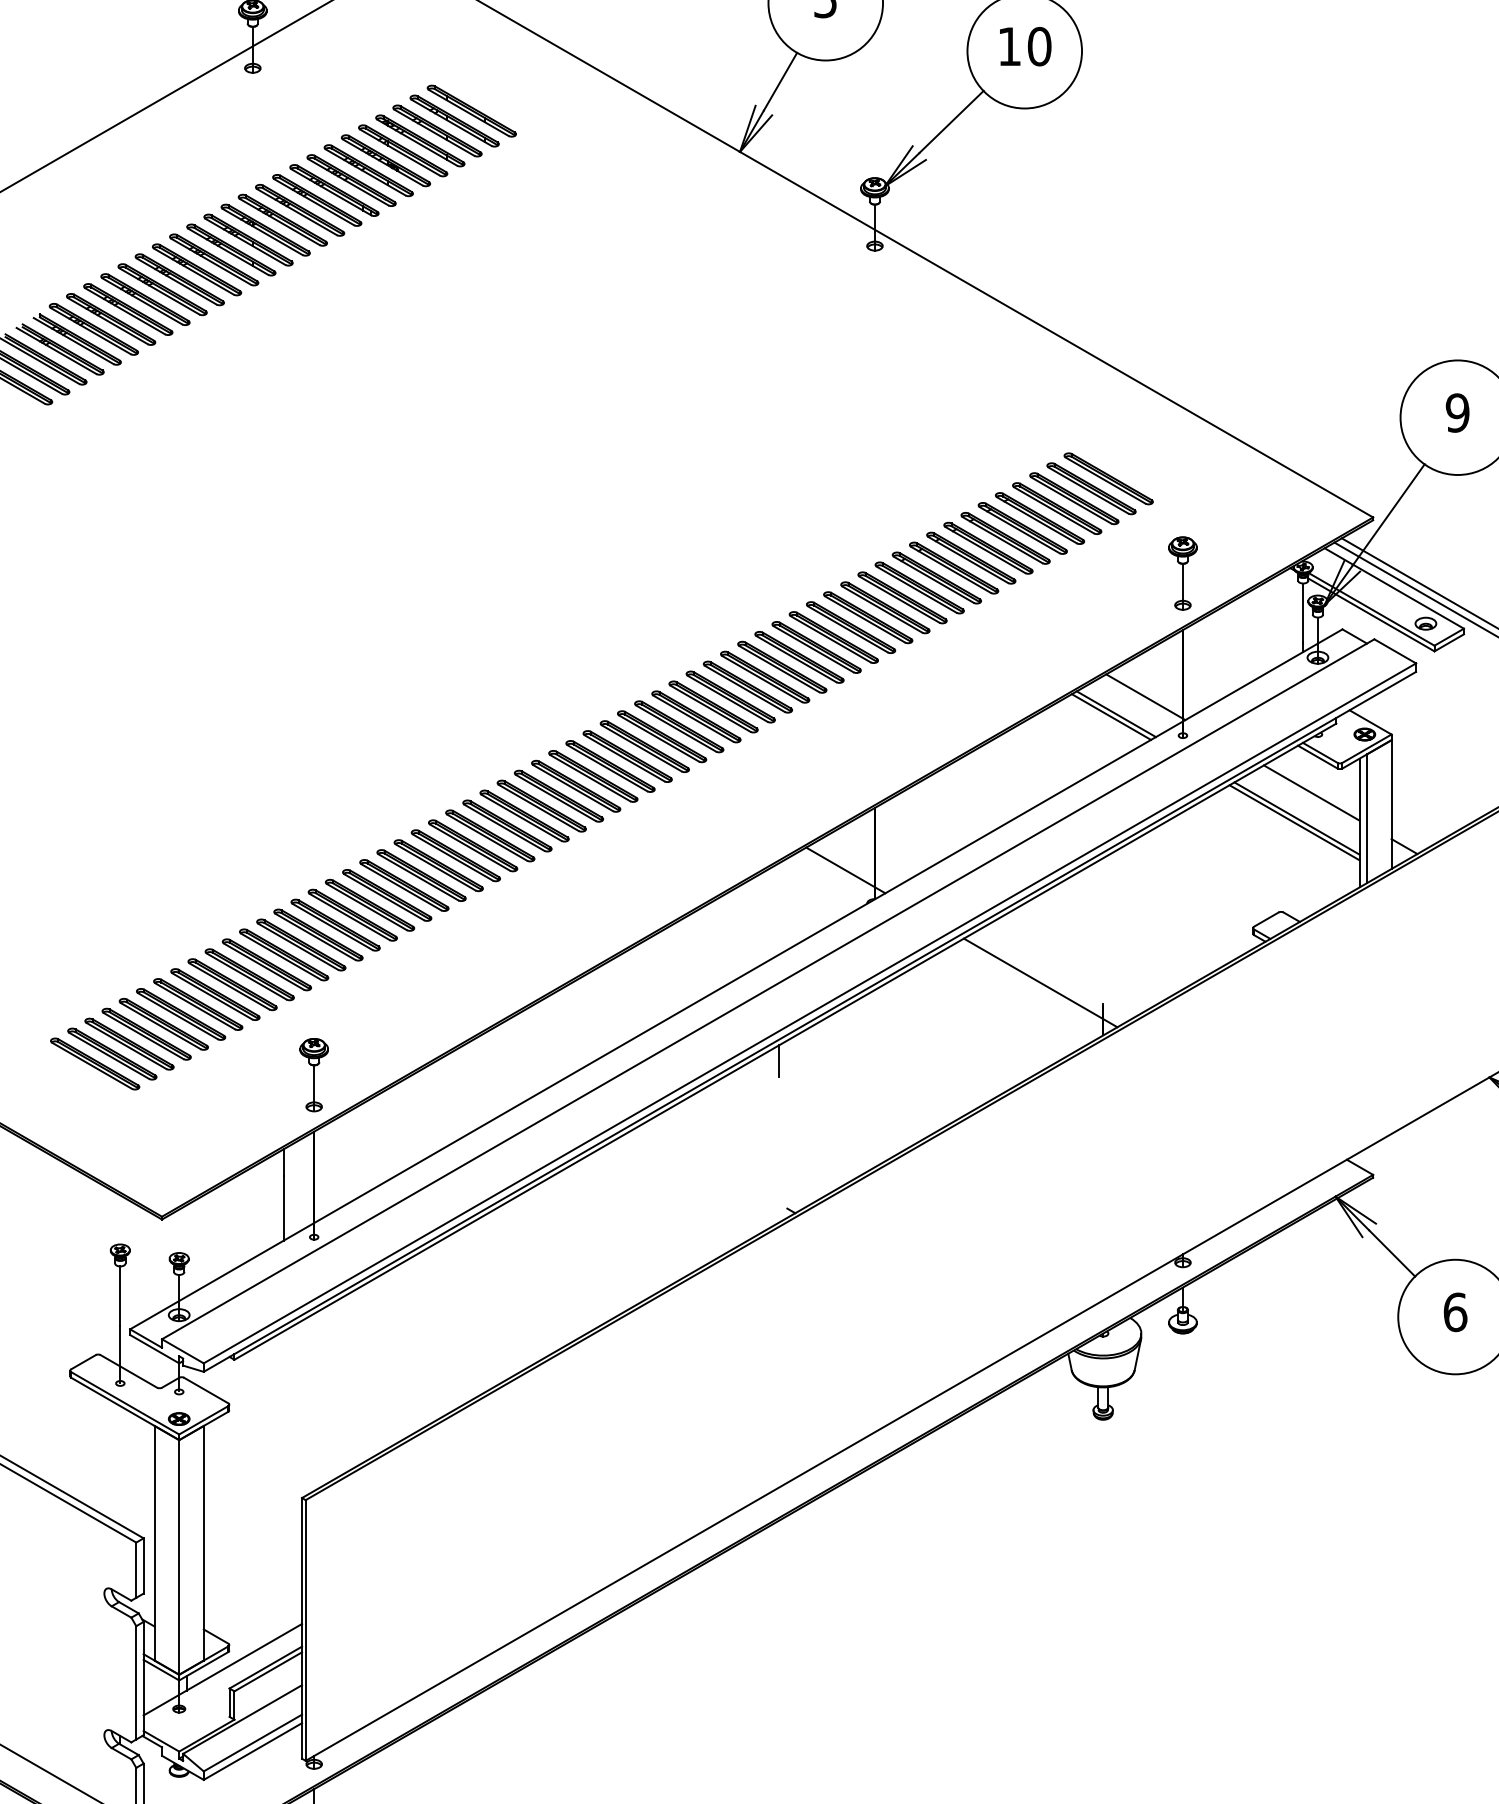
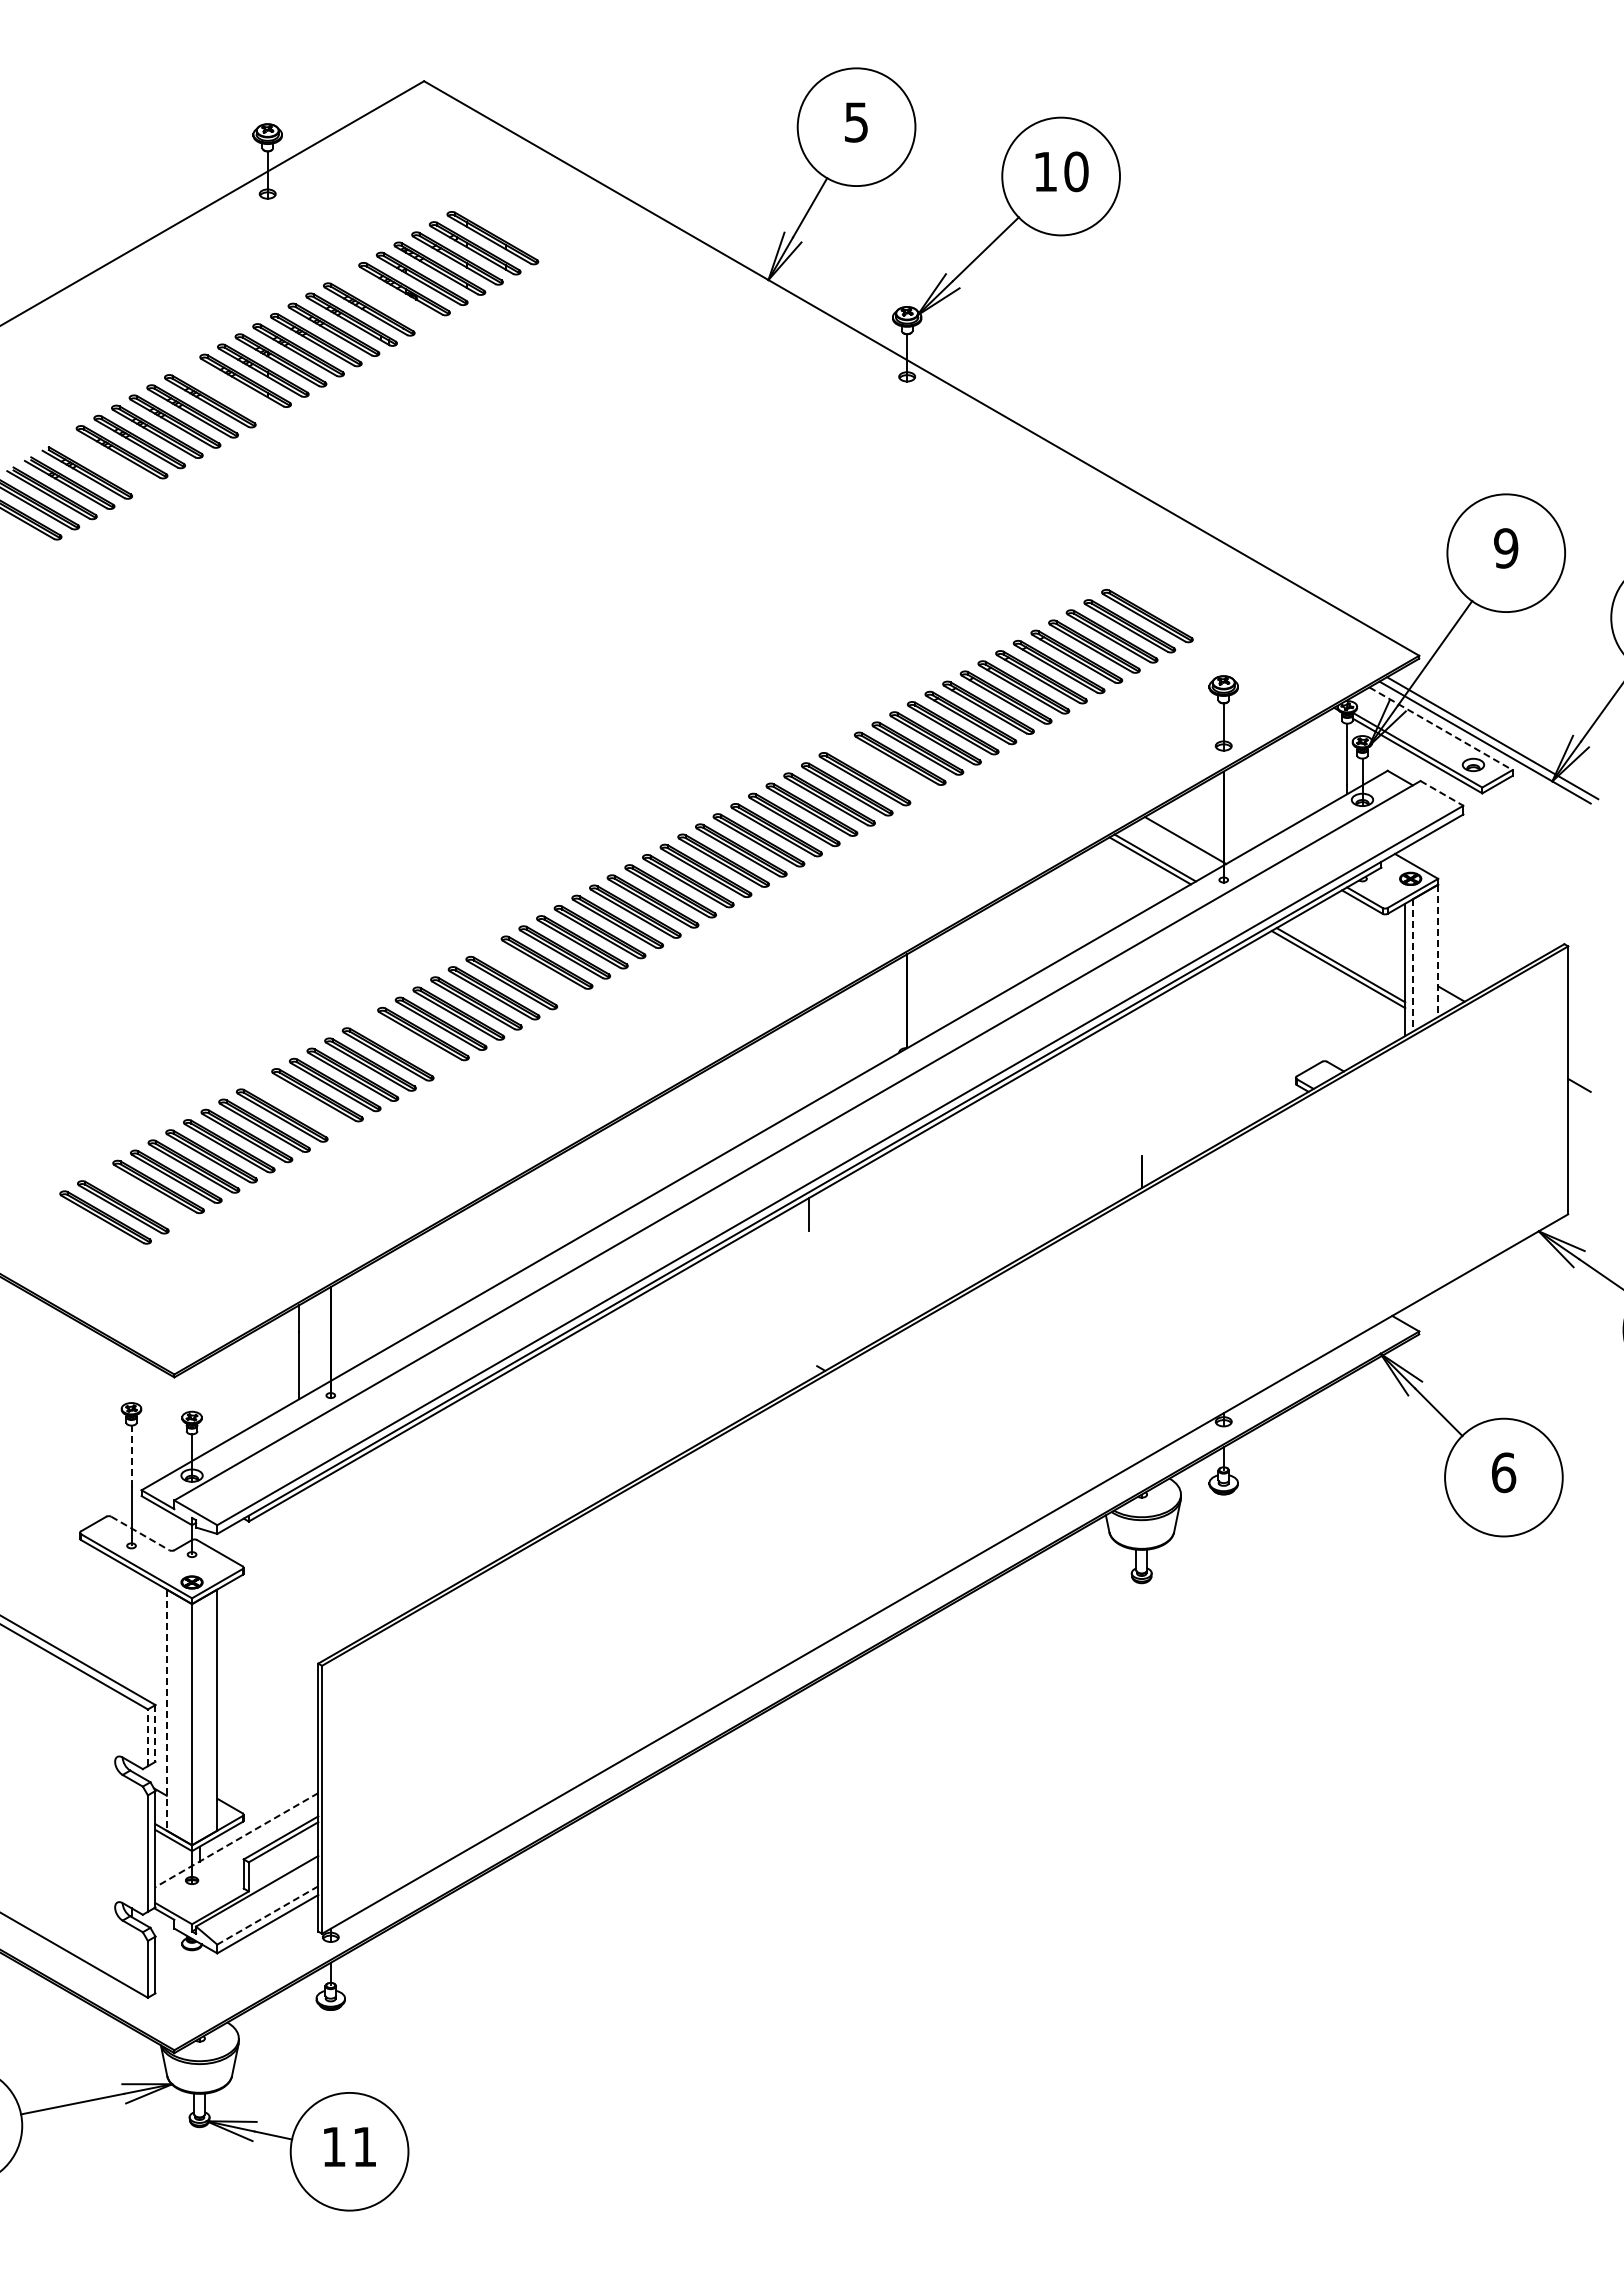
part: (368, 170) -> (386, 299), removed
part: (213, 260) -> (227, 391), removed
part: (94, 329) -> (104, 462), removed
line: (1394, 588) -> (1441, 728), solid -> dashed
part: (850, 627) -> (882, 768), removed
line: (1394, 651) -> (1441, 793), solid -> dashed
line: (1312, 792) -> (1356, 938), removed
line: (1391, 805) -> (1438, 951), solid -> dashed
line: (1366, 818) -> (1412, 965), solid -> dashed
part: (507, 825) -> (529, 972), removed
line: (845, 870) -> (876, 1018), removed
part: (386, 895) -> (405, 1044), removed
part: (283, 955) -> (299, 1105), removed
line: (1040, 982) -> (1077, 1133), removed
part: (129, 1044) -> (140, 1197), removed
part: (313, 1074) -> (330, 1228), removed
line: (120, 1296) -> (131, 1456), solid -> dashed
line: (129, 1371) -> (140, 1533), solid -> dashed
line: (154, 1543) -> (166, 1710), solid -> dashed
line: (143, 1566) -> (155, 1733), solid -> dashed
line: (135, 1569) -> (147, 1737), solid -> dashed
line: (222, 1670) -> (236, 1840), solid -> dashed
line: (252, 1743) -> (267, 1915), solid -> dashed

